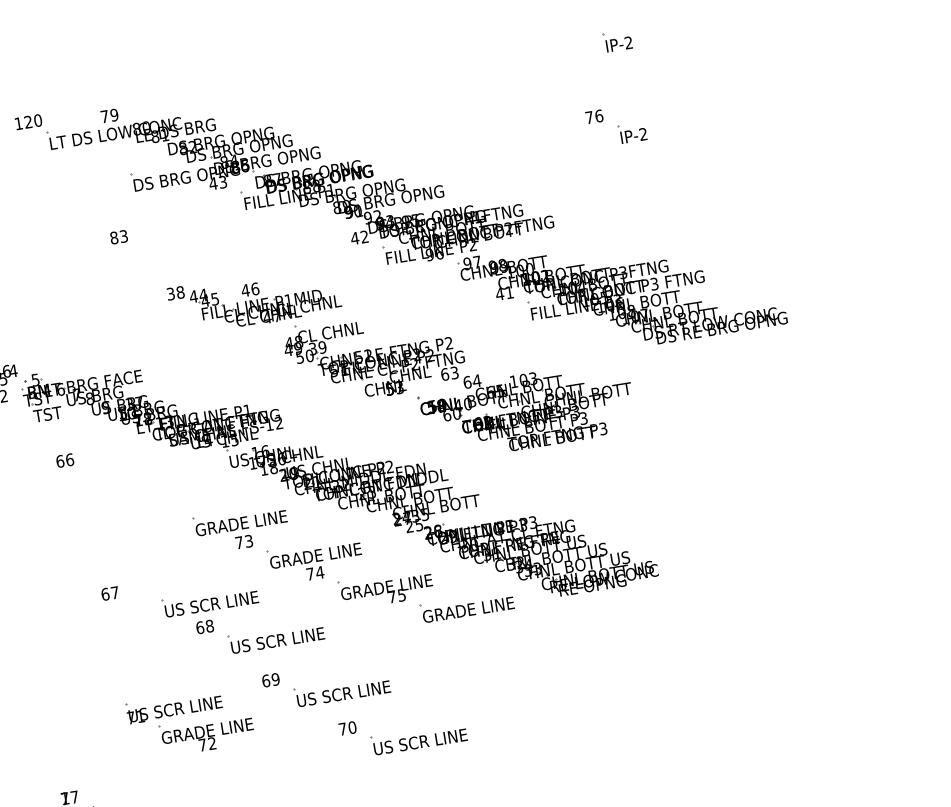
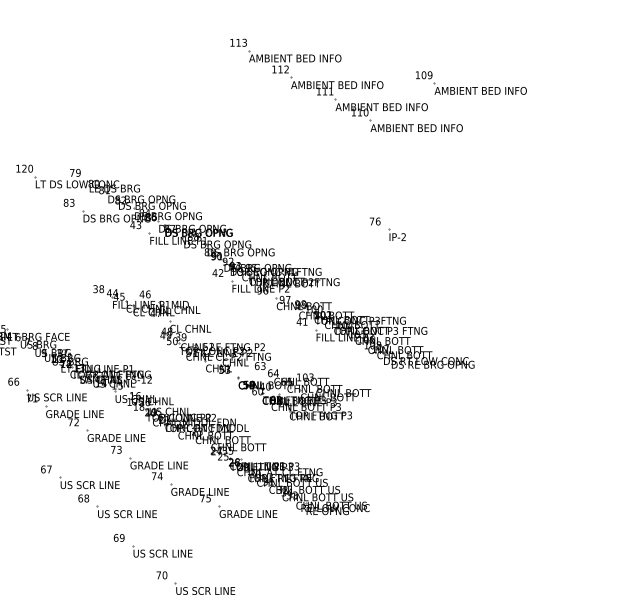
part: (616, 40) -> (396, 176), removed
text: (117, 236) -> (68, 202), moved
text: (110, 593) -> (46, 469), moved
part: (189, 723) -> (64, 407), moved

